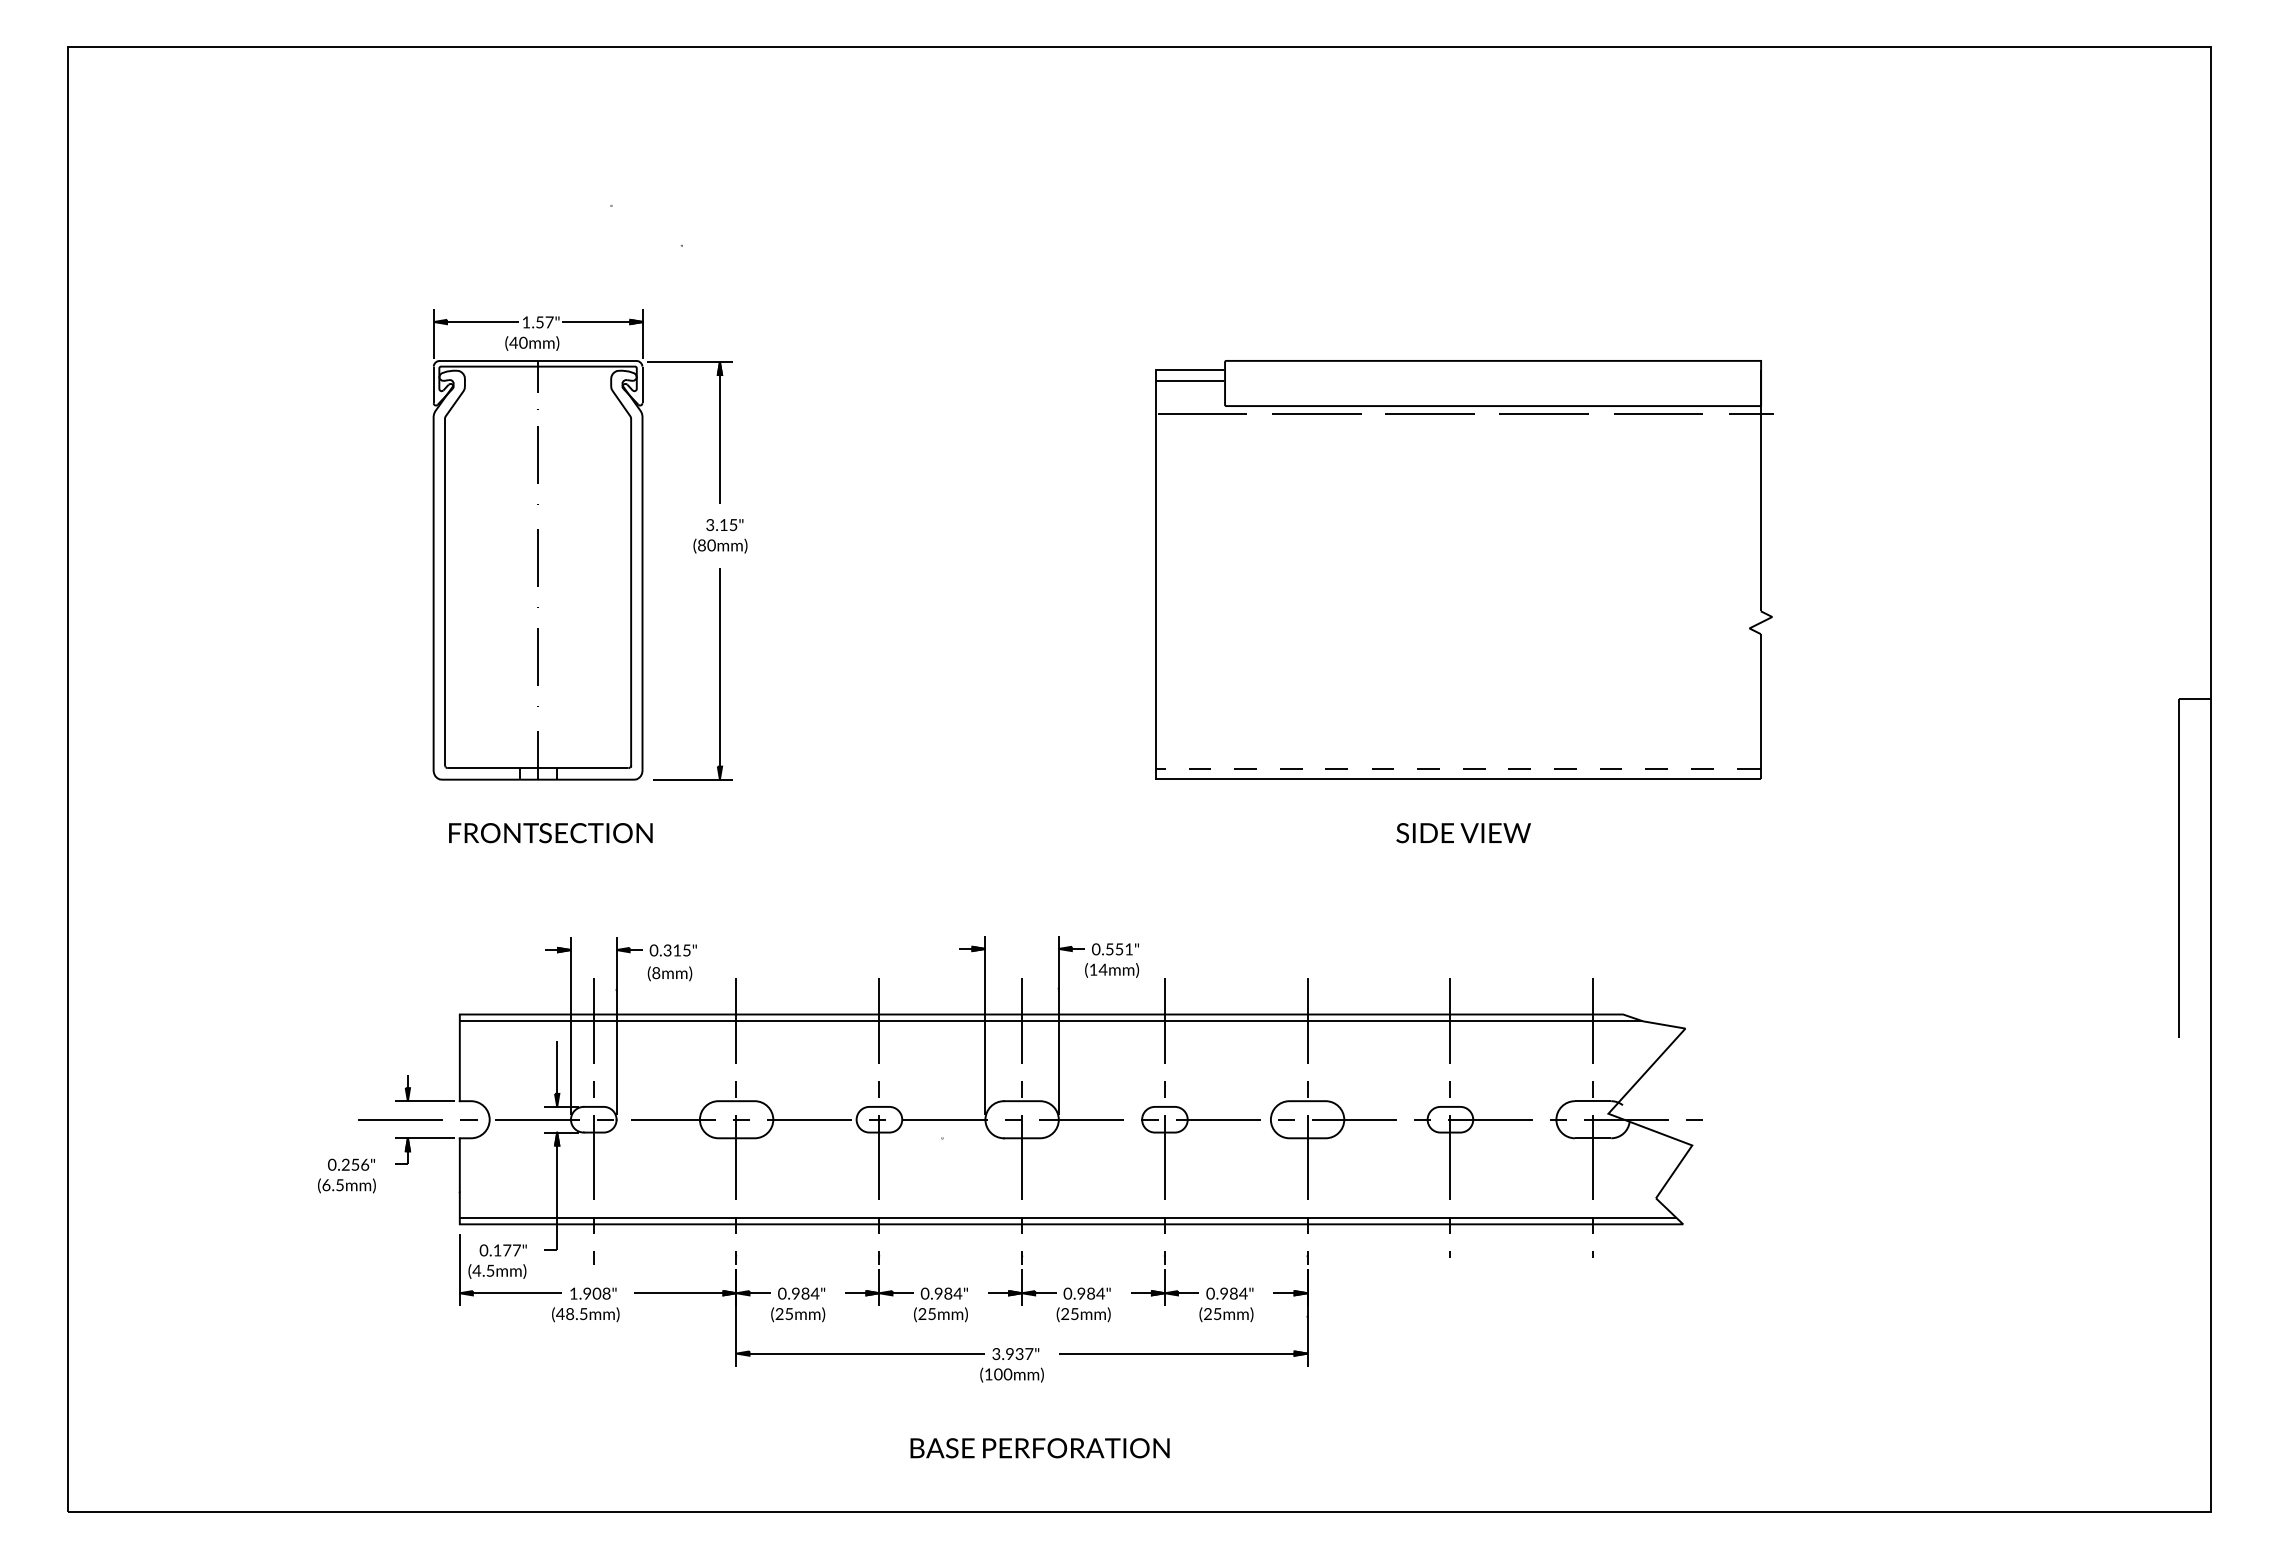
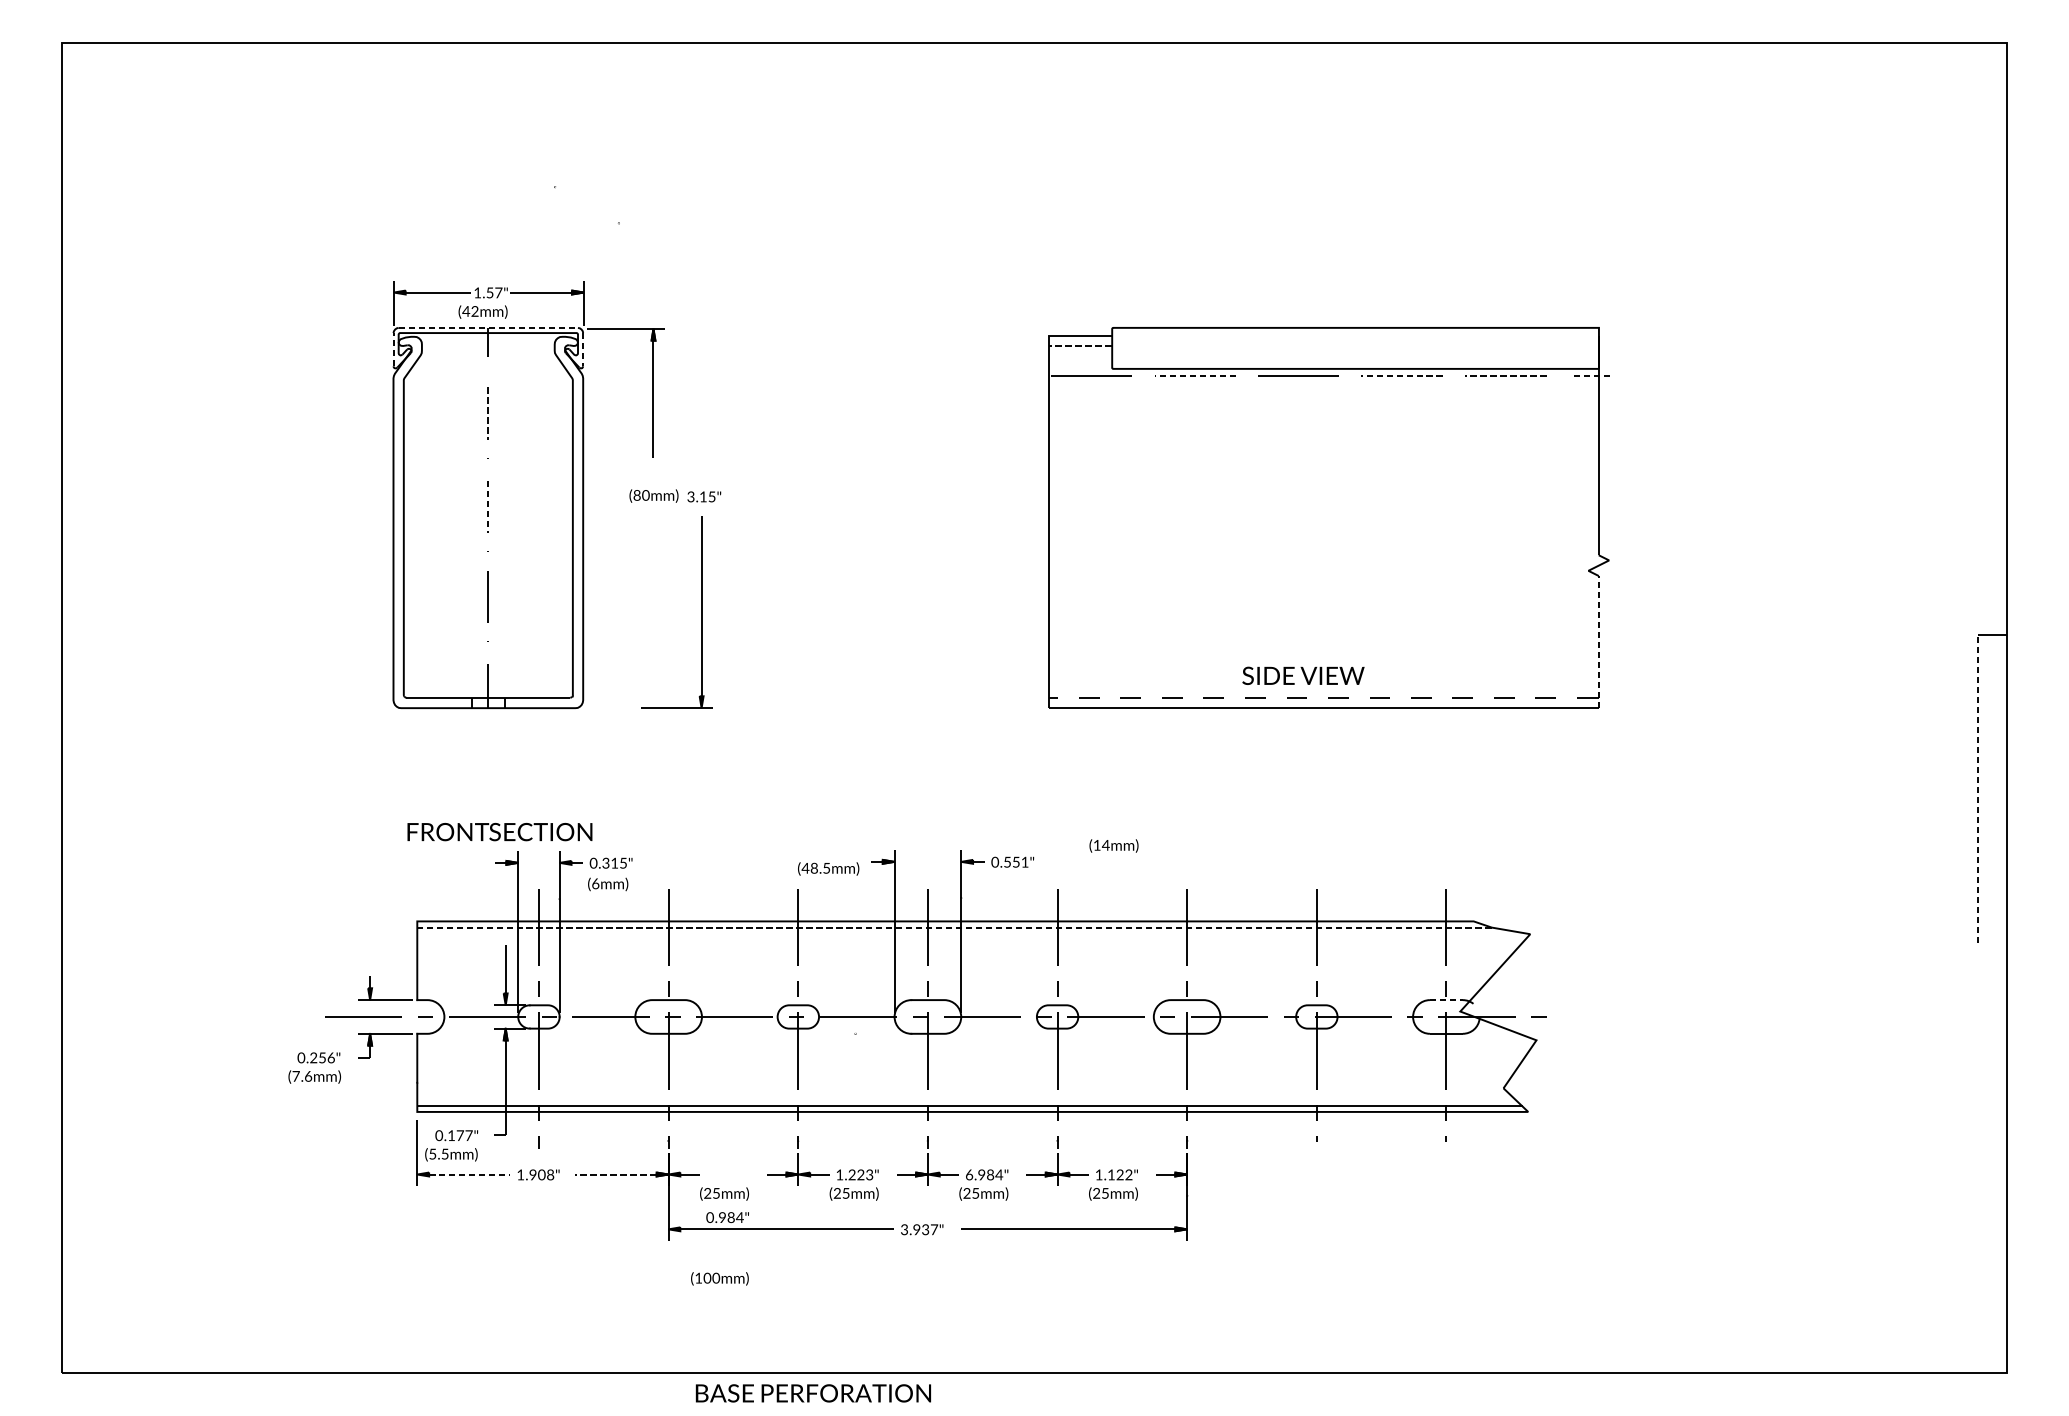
text: (523, 342) -> (475, 311), (40mm) -> (42mm)
line: (538, 360) -> (488, 327), solid -> dashed
line: (1189, 380) -> (1079, 345), solid -> dashed
line: (433, 384) -> (393, 349), solid -> dashed
line: (642, 385) -> (583, 350), solid -> dashed
line: (1316, 413) -> (1195, 375), solid -> dashed
line: (1544, 413) -> (1402, 375), solid -> dashed
line: (1658, 413) -> (1505, 375), solid -> dashed
line: (1750, 413) -> (1589, 375), solid -> dashed
line: (538, 454) -> (488, 412), solid -> dashed
text: (724, 525) -> (703, 497), moved
line: (538, 557) -> (488, 506), solid -> dashed
part: (719, 674) -> (701, 612), moved
line: (1760, 706) -> (1598, 641), solid -> dashed
text: (550, 833) -> (499, 832), moved
text: (1463, 833) -> (1303, 676), moved
line: (2178, 868) -> (1978, 788), solid -> dashed
text: (1111, 970) -> (1113, 846), moved
text: (656, 972) -> (595, 883), (8mm) -> (6mm)
line: (1051, 1021) -> (954, 927), solid -> dashed
line: (1593, 1101) -> (1446, 1000), solid -> dashed
text: (333, 1185) -> (302, 1076), (6.5mm) -> (7.6mm)
text: (476, 1270) -> (432, 1153), (4.5mm) -> (5.5mm)
text: (1067, 1292) -> (969, 1173), 0.984" -> 6.984"
line: (517, 1293) -> (469, 1174), solid -> dashed
line: (678, 1293) -> (615, 1174), solid -> dashed
text: (801, 1293) -> (727, 1217), moved
text: (941, 1293) -> (854, 1174), 0.984" -> 1.223"
text: (1226, 1293) -> (1113, 1174), 0.984" -> 1.122"
text: (585, 1314) -> (828, 868), moved
text: (1011, 1374) -> (719, 1278), moved
text: (1039, 1448) -> (812, 1393), moved

